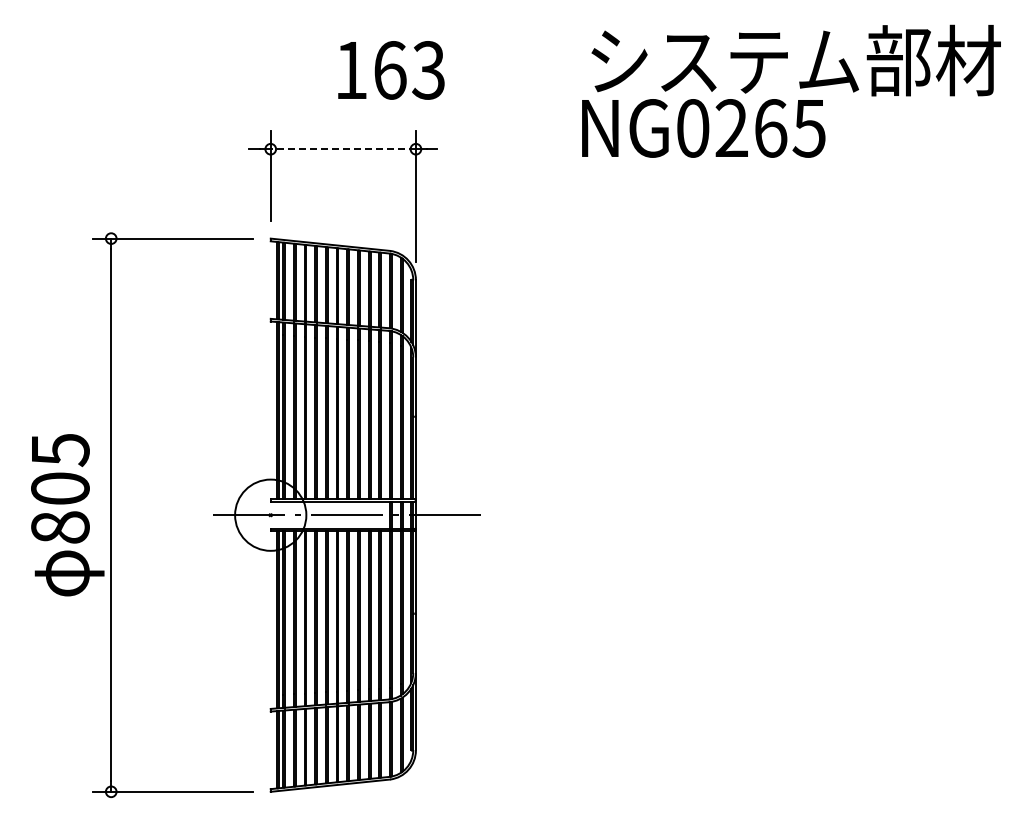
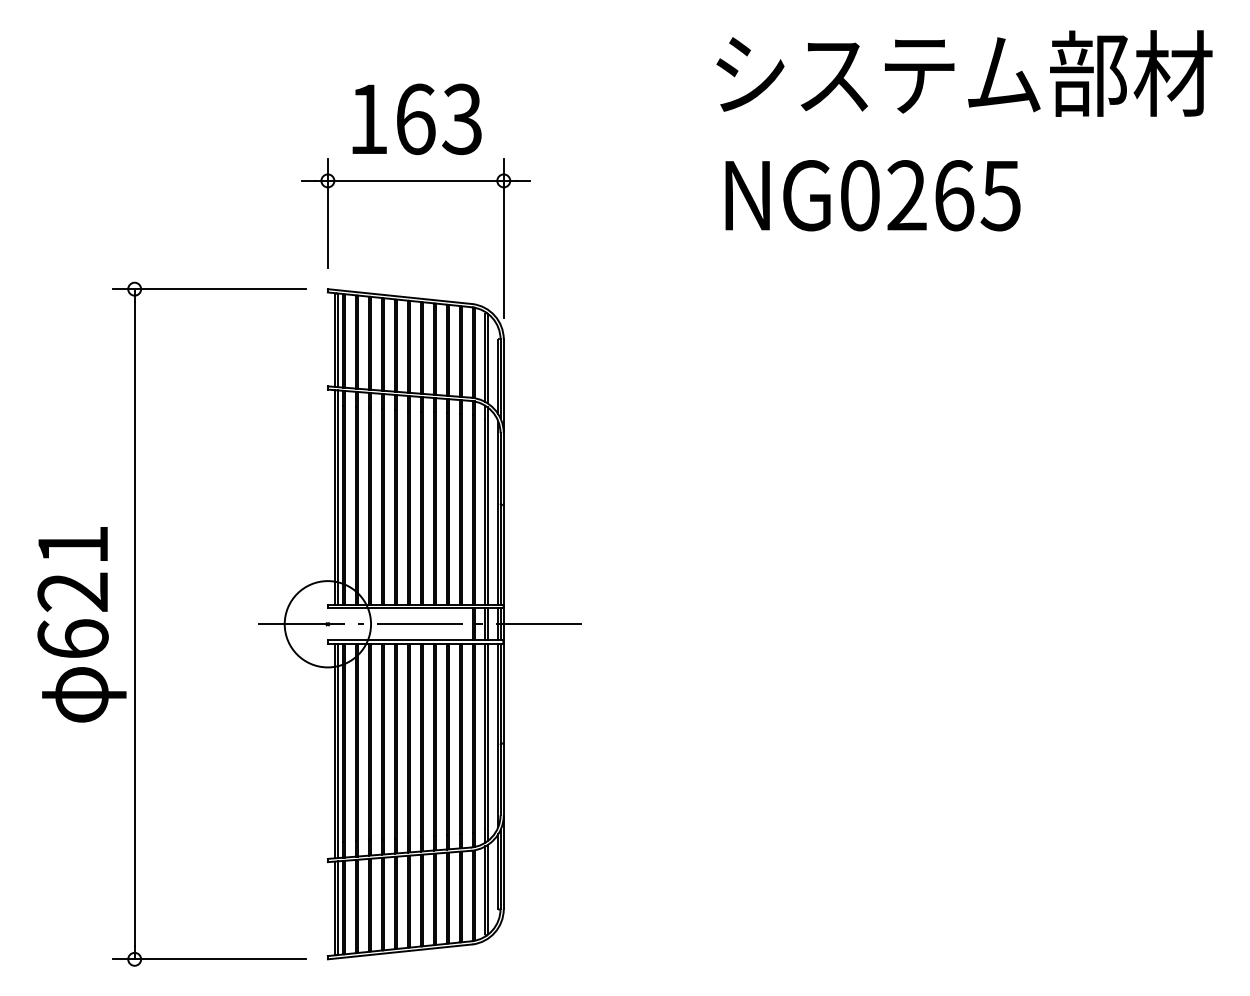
text: (391, 70) -> (417, 119), moved
text: (703, 128) -> (872, 195), moved
line: (343, 149) -> (416, 181), dashed -> solid
text: (60, 488) -> (73, 591), 805 -> 621

